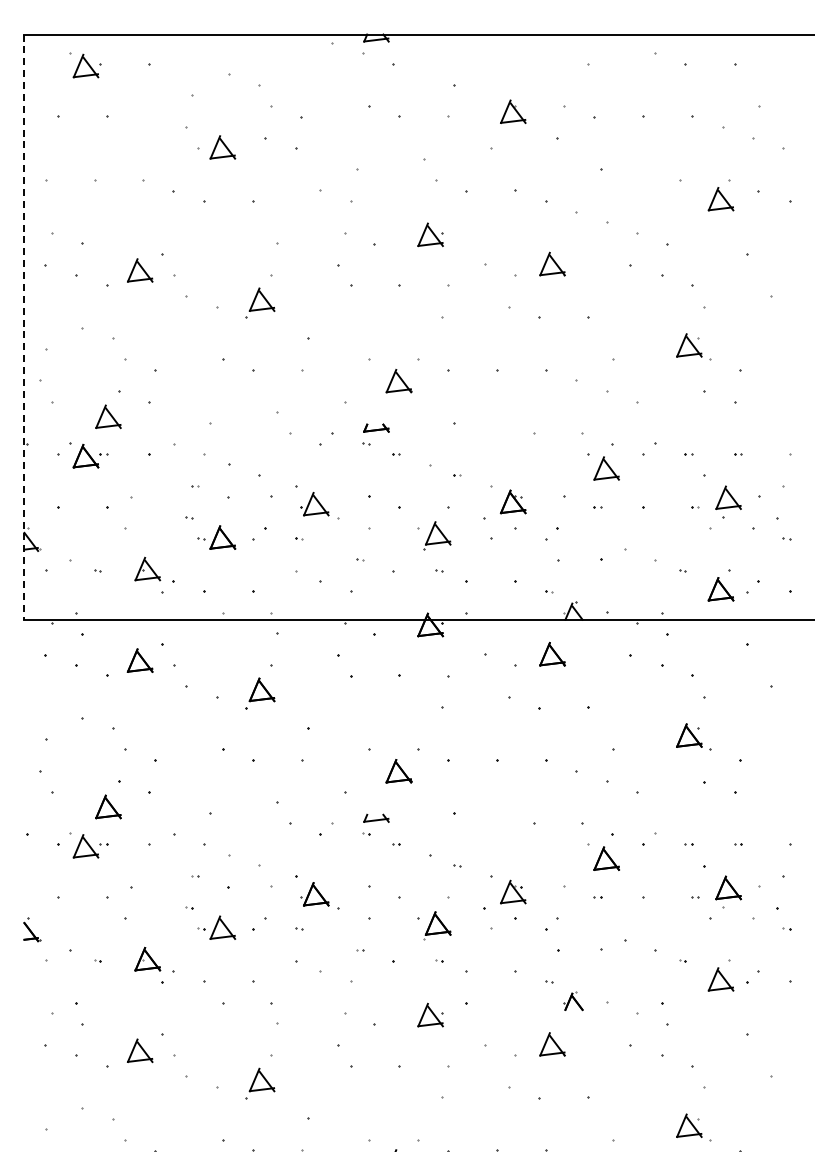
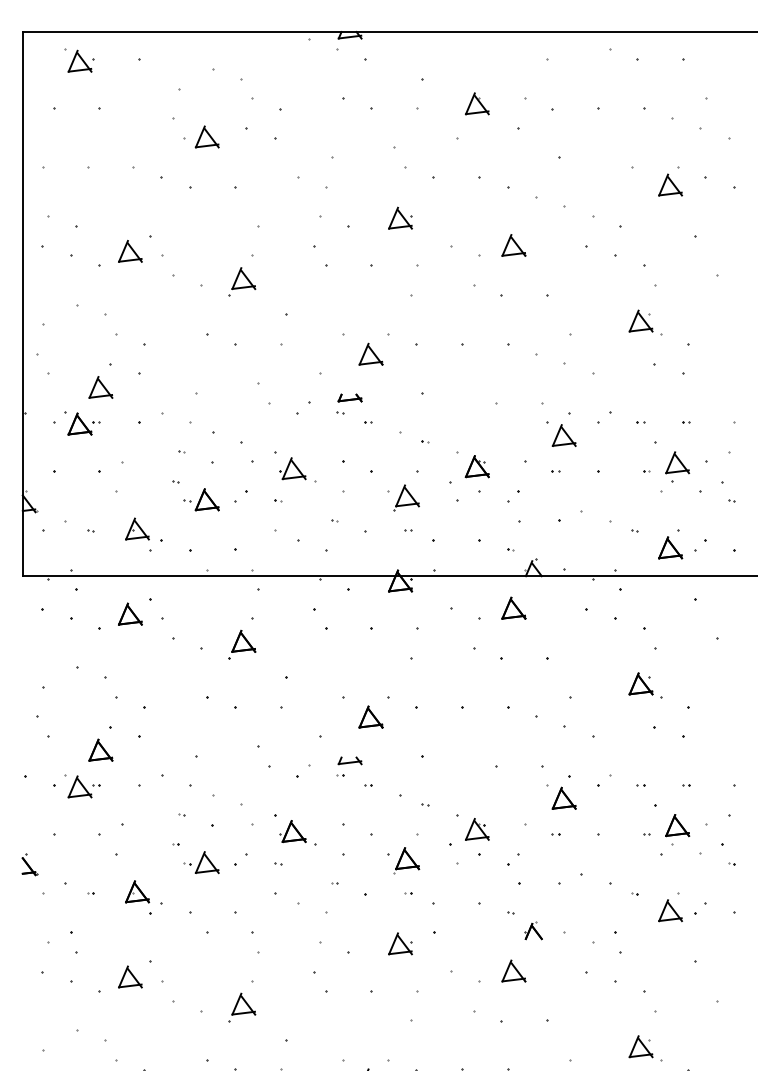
line: (24, 327) -> (22, 304), dashed -> solid

